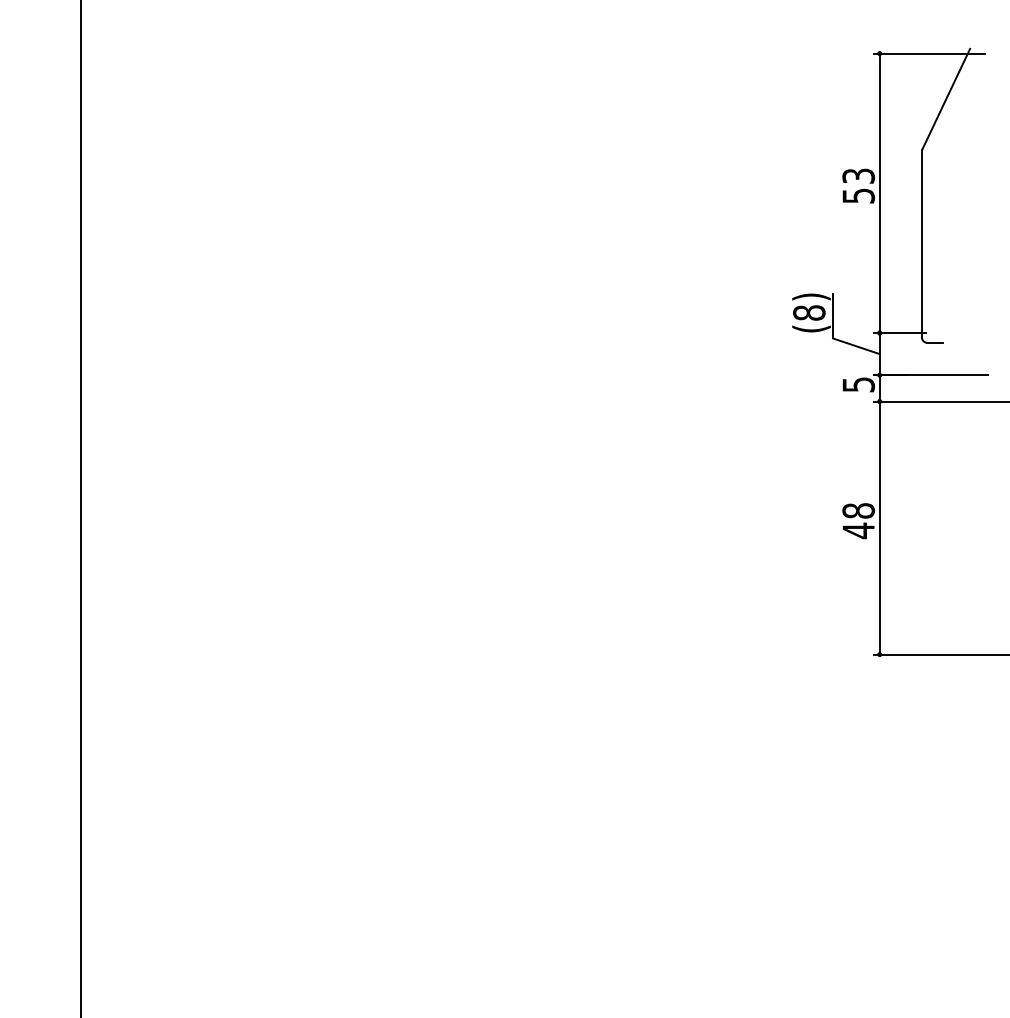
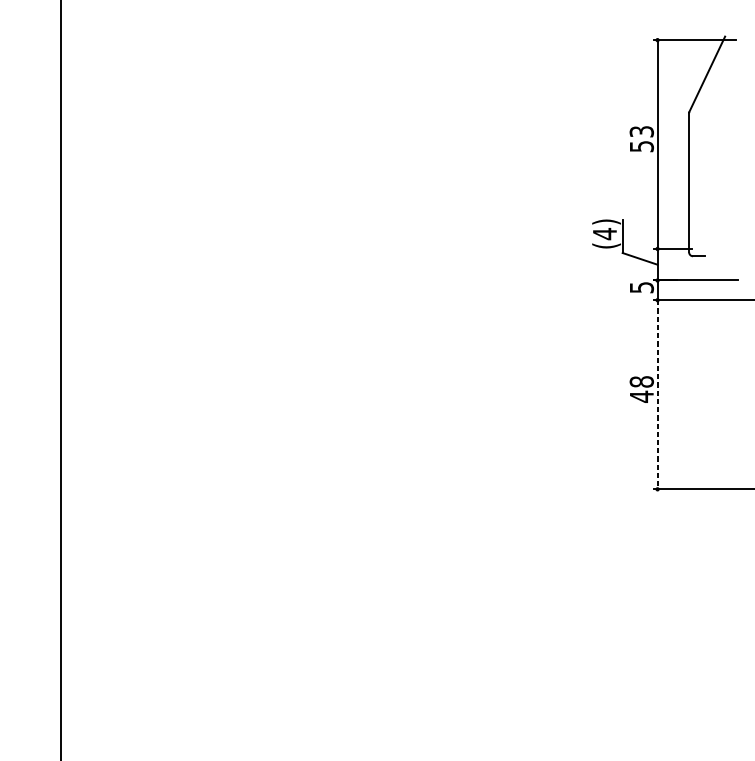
text: (809, 312) -> (605, 233), (8) -> (4)
line: (879, 528) -> (657, 395), solid -> dashed

